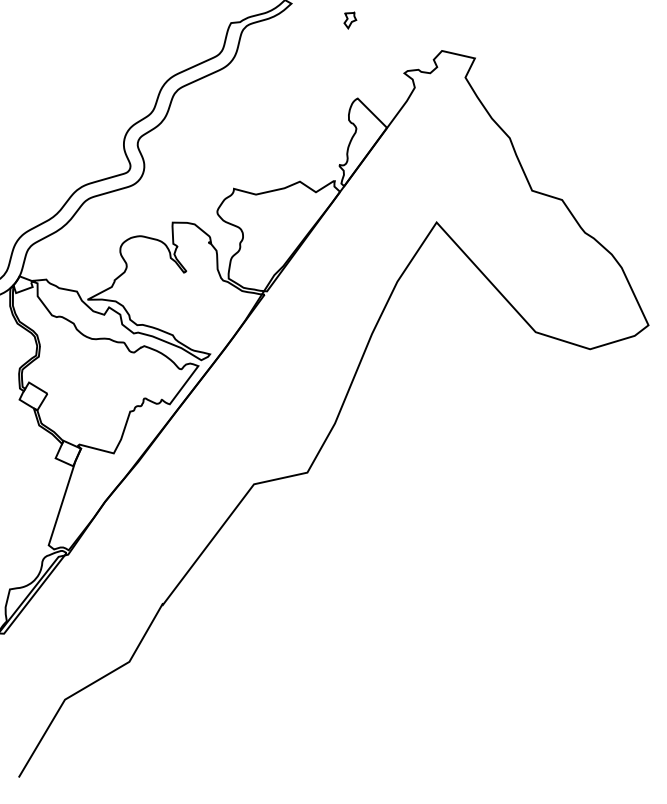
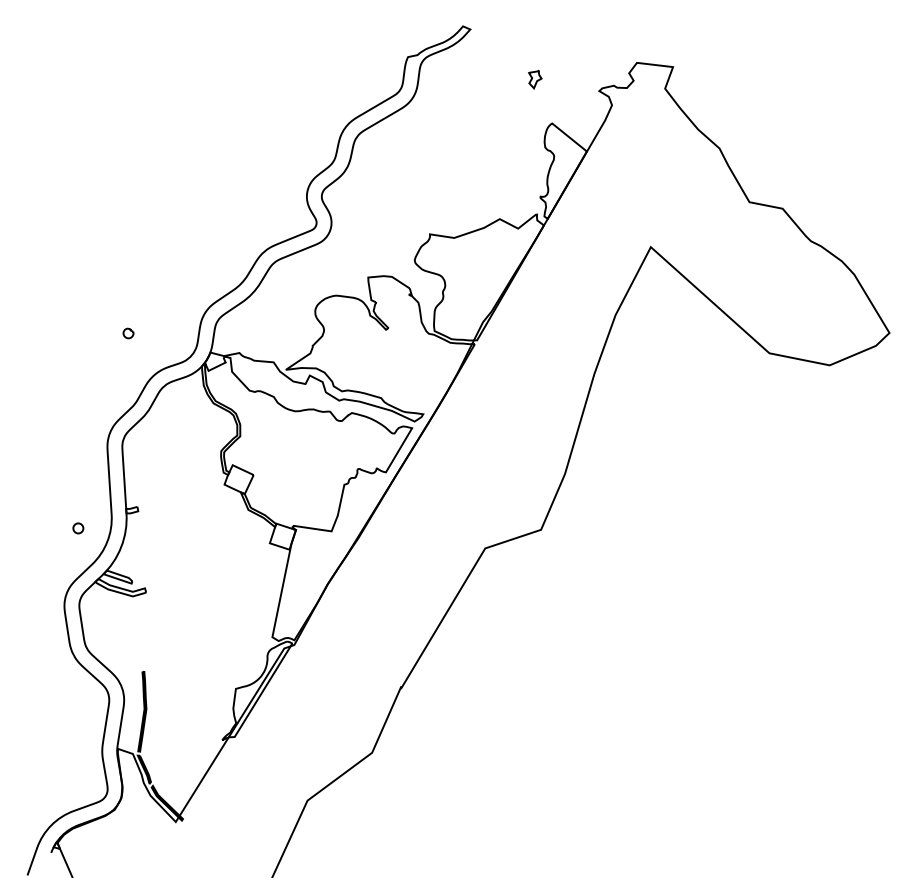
part: (350, 20) -> (535, 79), moved

